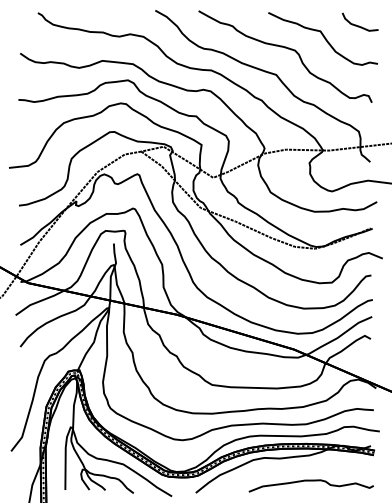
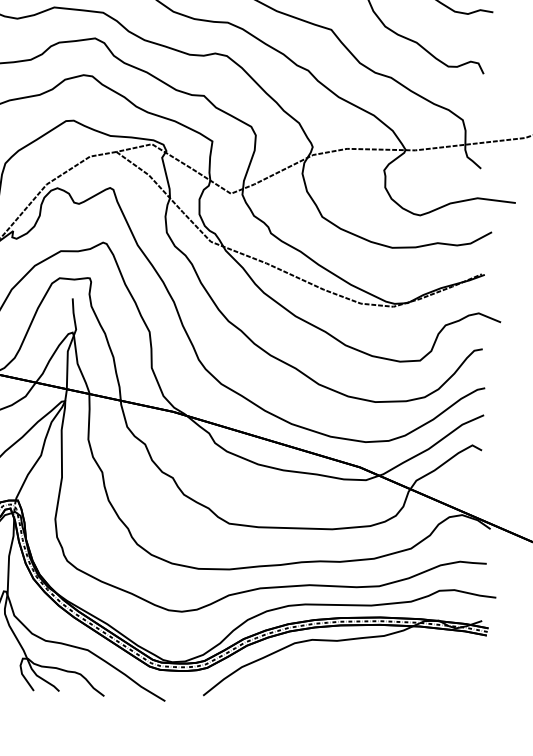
curve: (310, 481) -> (385, 677), removed

